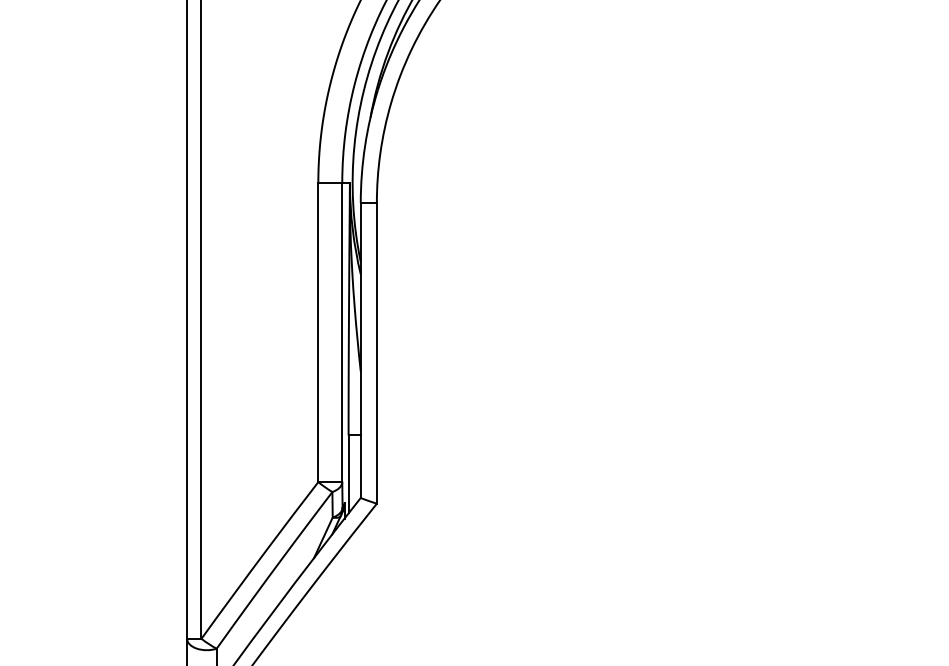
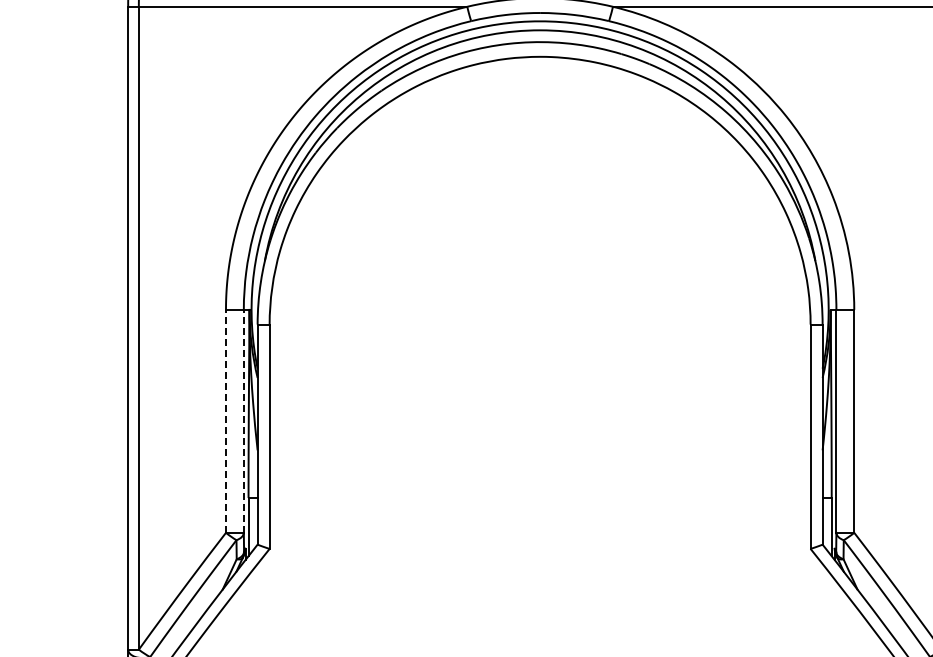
line: (317, 331) -> (225, 420), solid -> dashed
line: (341, 331) -> (243, 420), solid -> dashed

